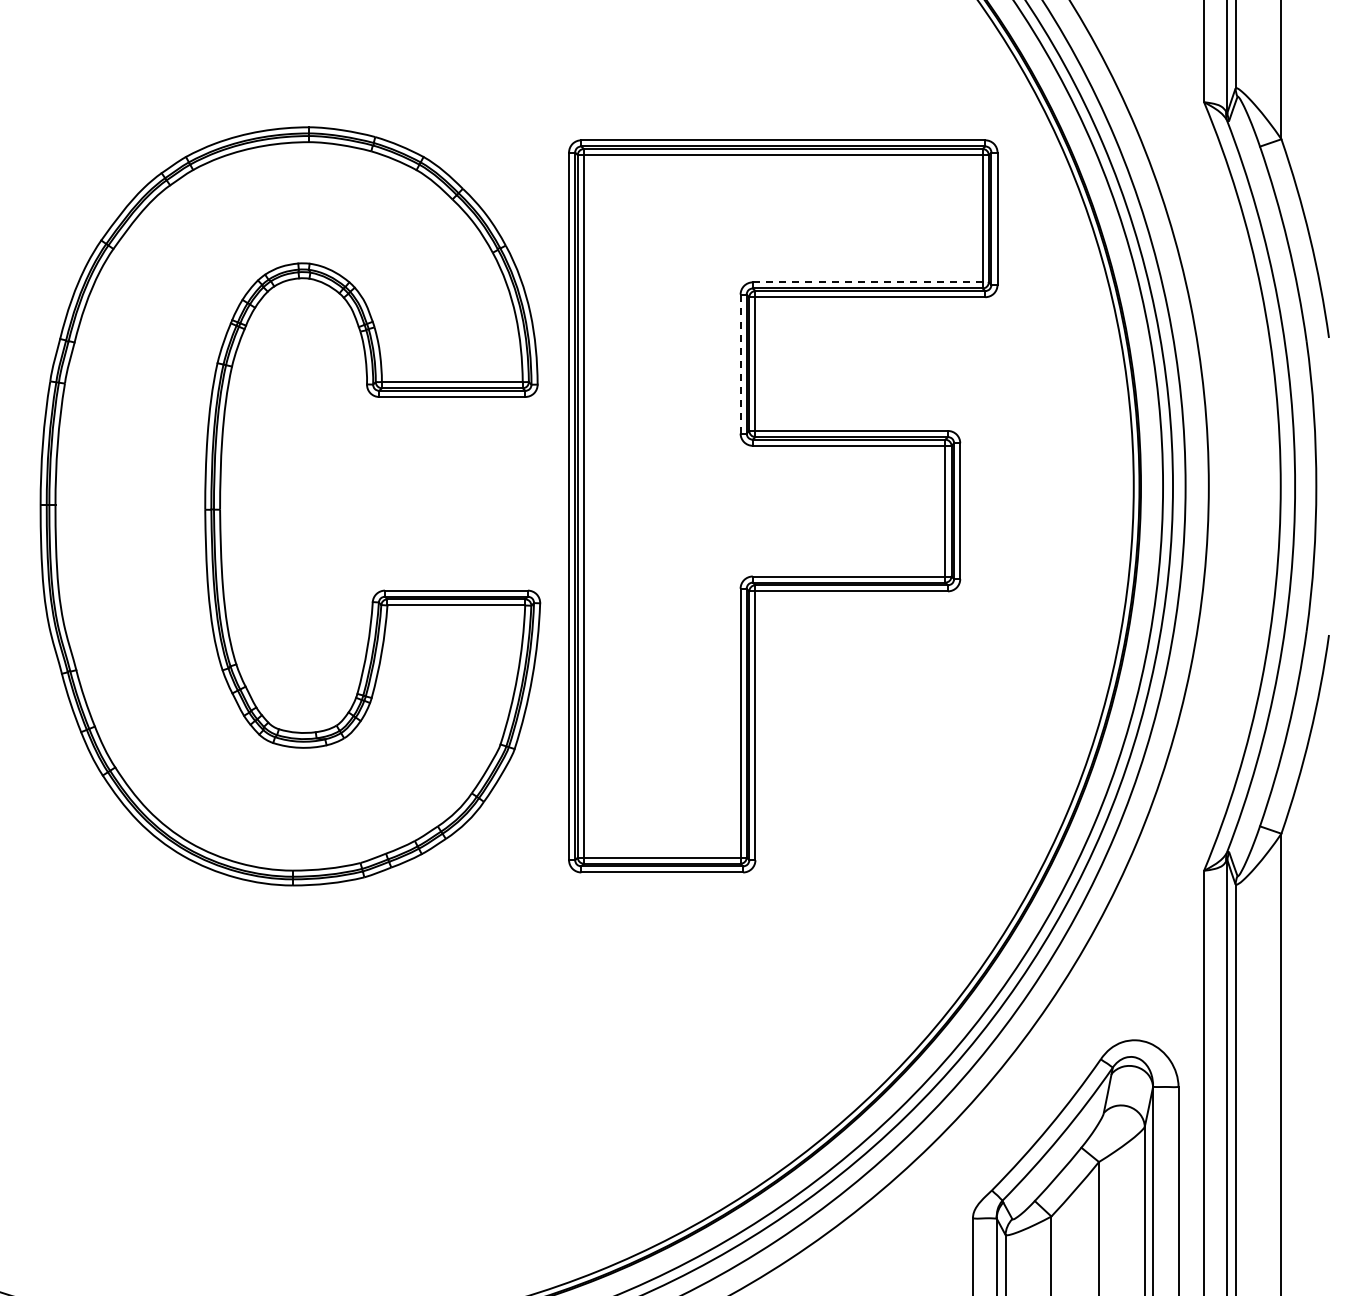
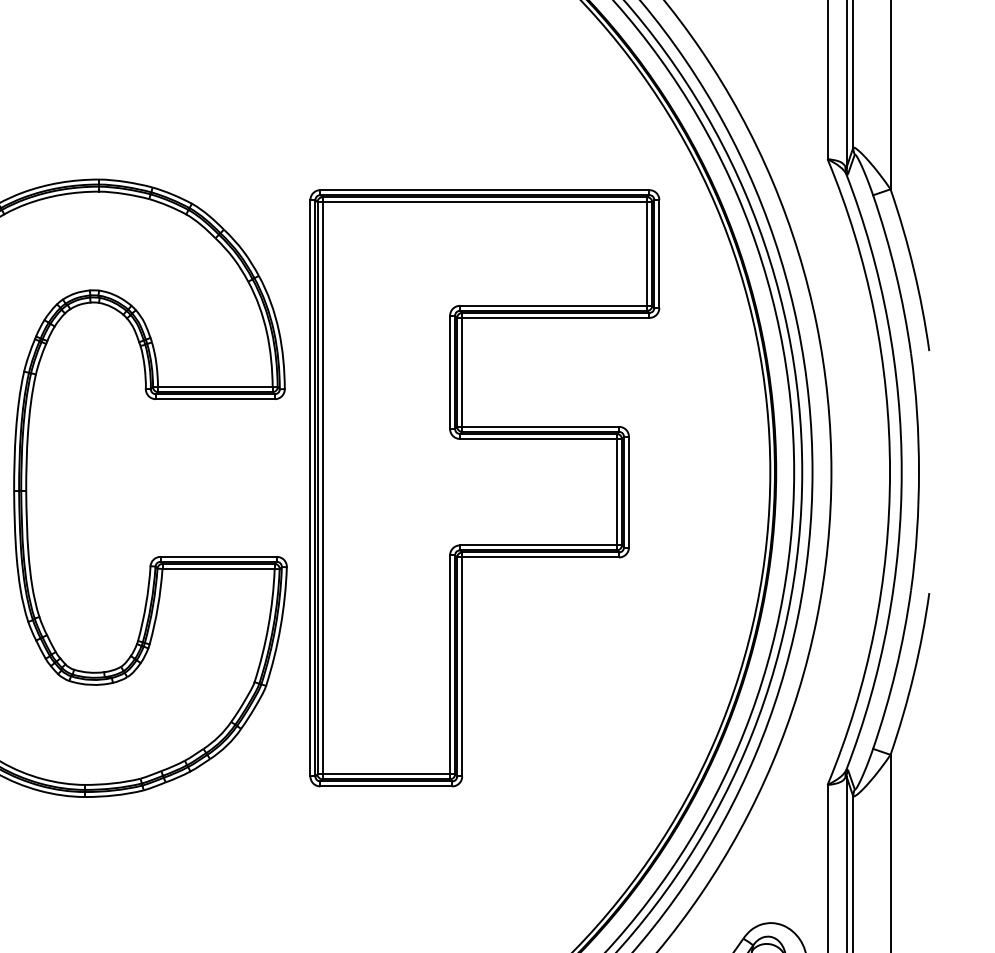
line: (870, 282) -> (555, 305), dashed -> solid
line: (740, 363) -> (450, 371), dashed -> solid

